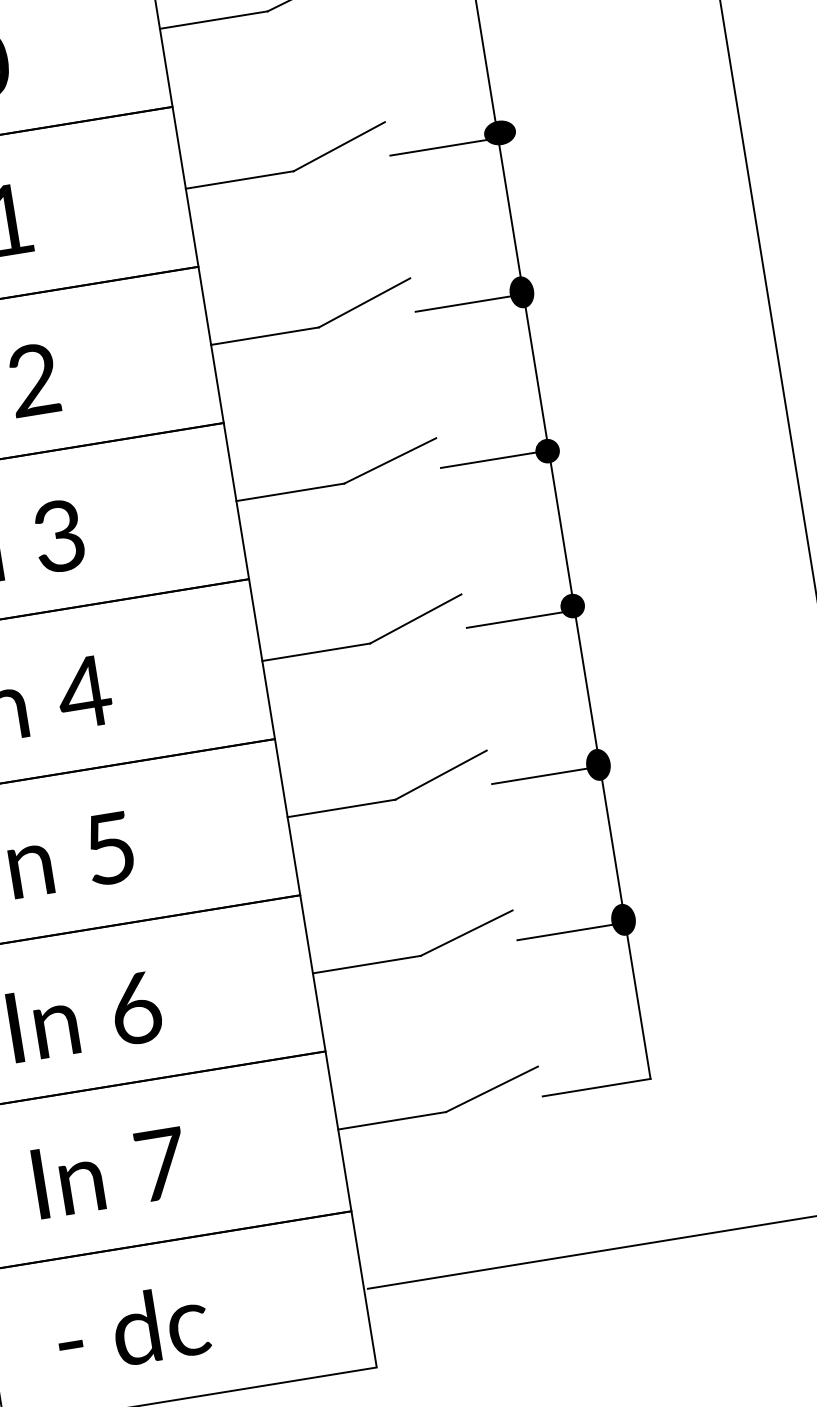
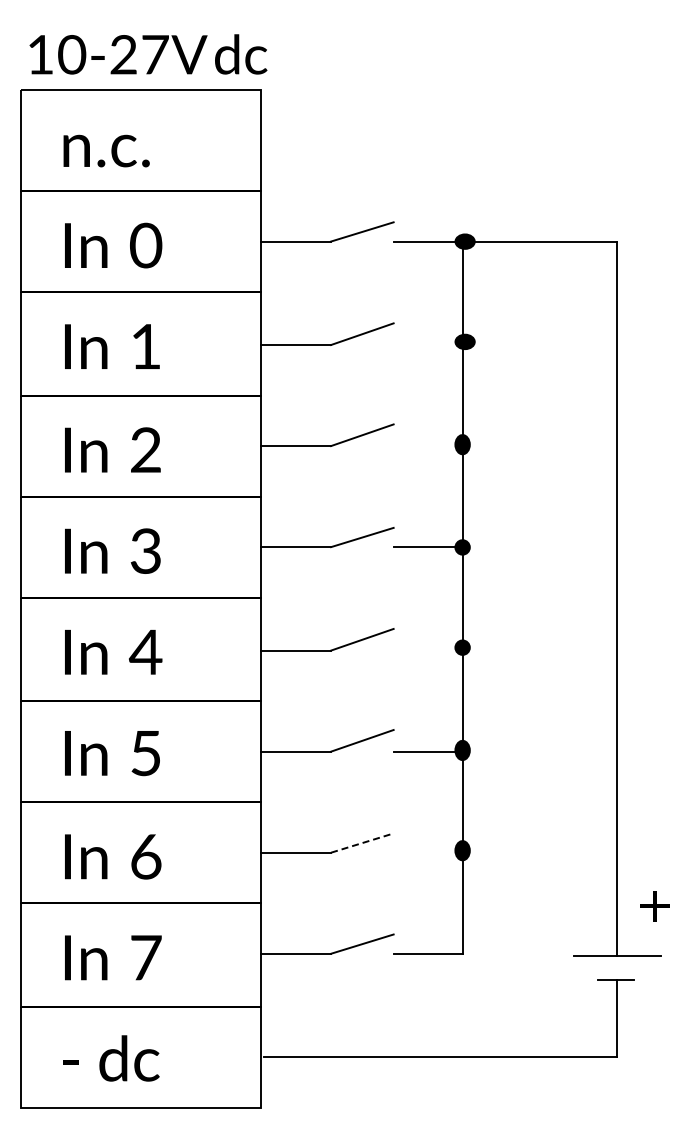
line: (444, 147) -> (428, 345), removed
line: (469, 303) -> (428, 446), removed
line: (520, 618) -> (428, 650), removed
line: (571, 931) -> (428, 852), removed
line: (467, 933) -> (362, 843), solid -> dashed

